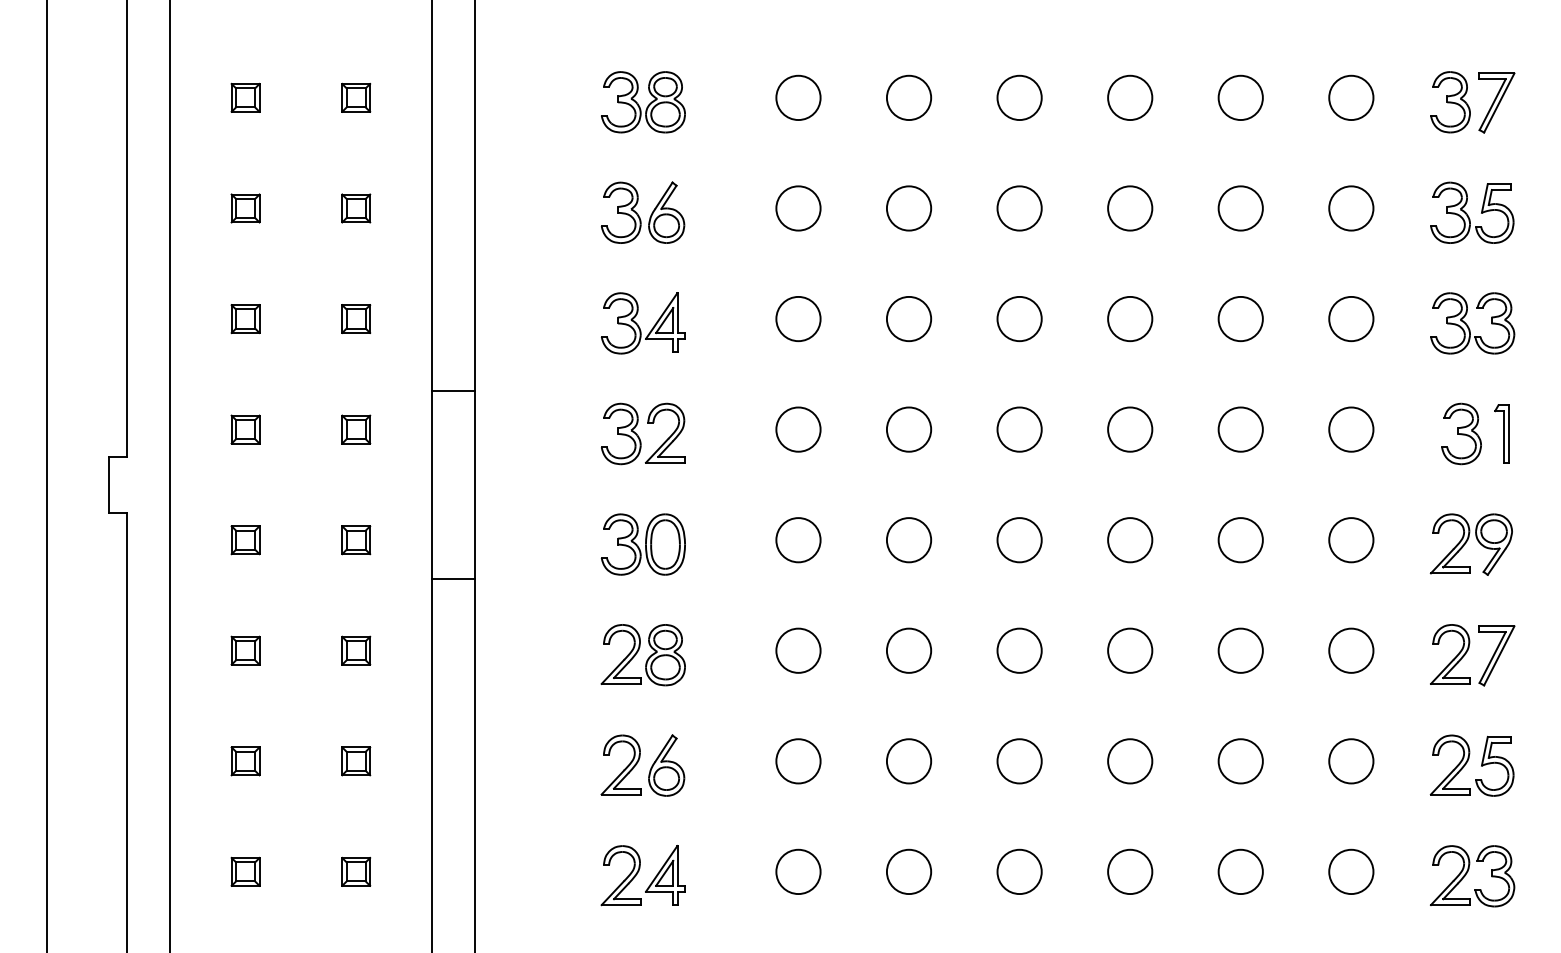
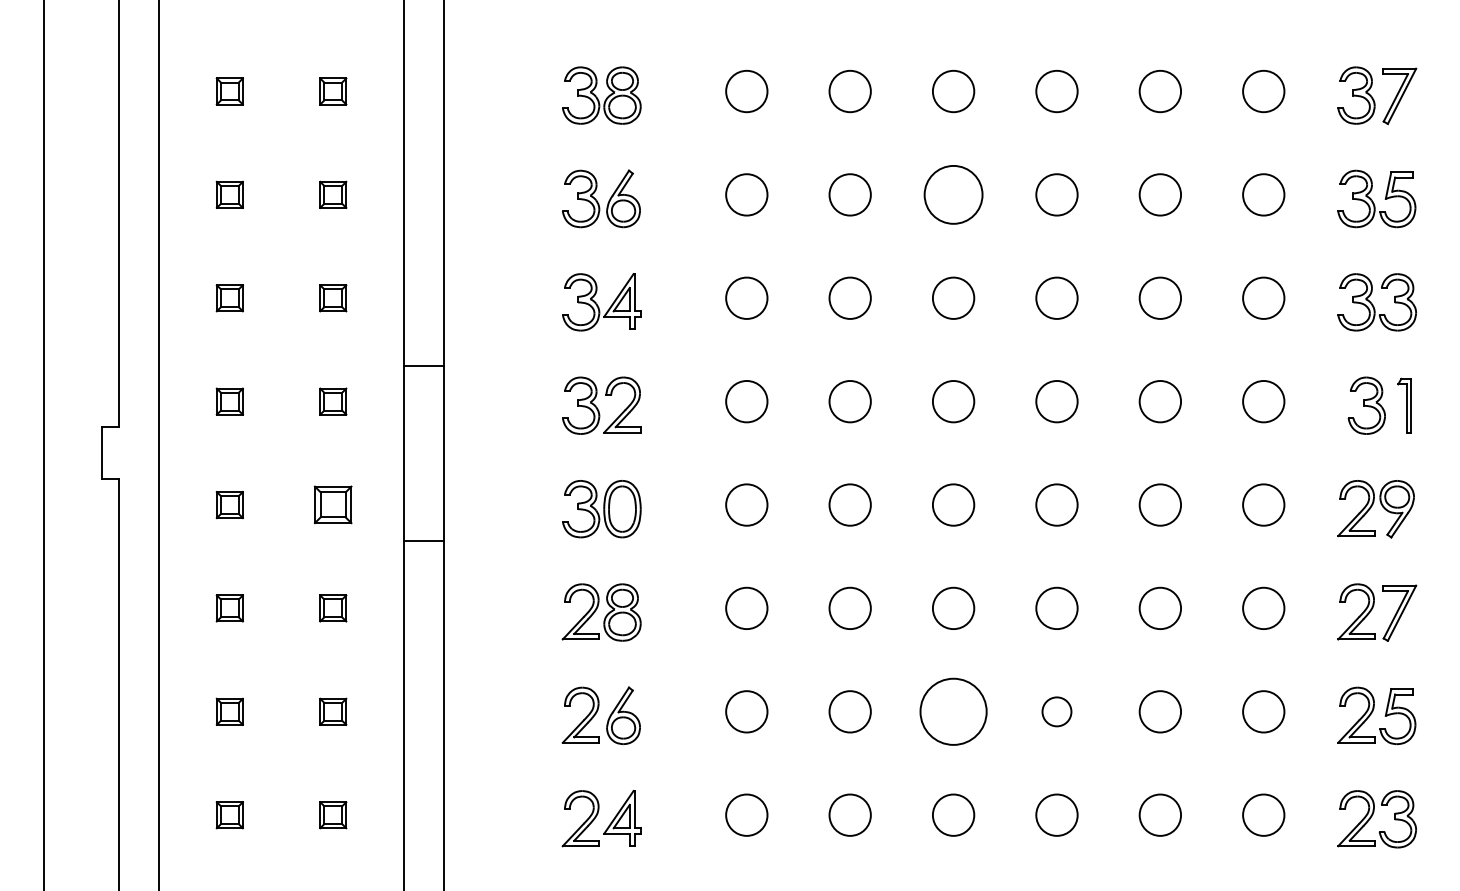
circle: (1019, 208) -> (953, 194), size x1.4
part: (356, 540) -> (333, 505), size x1.4
circle: (1019, 760) -> (953, 711), size x1.6
circle: (1129, 760) -> (1056, 711), size x0.7

